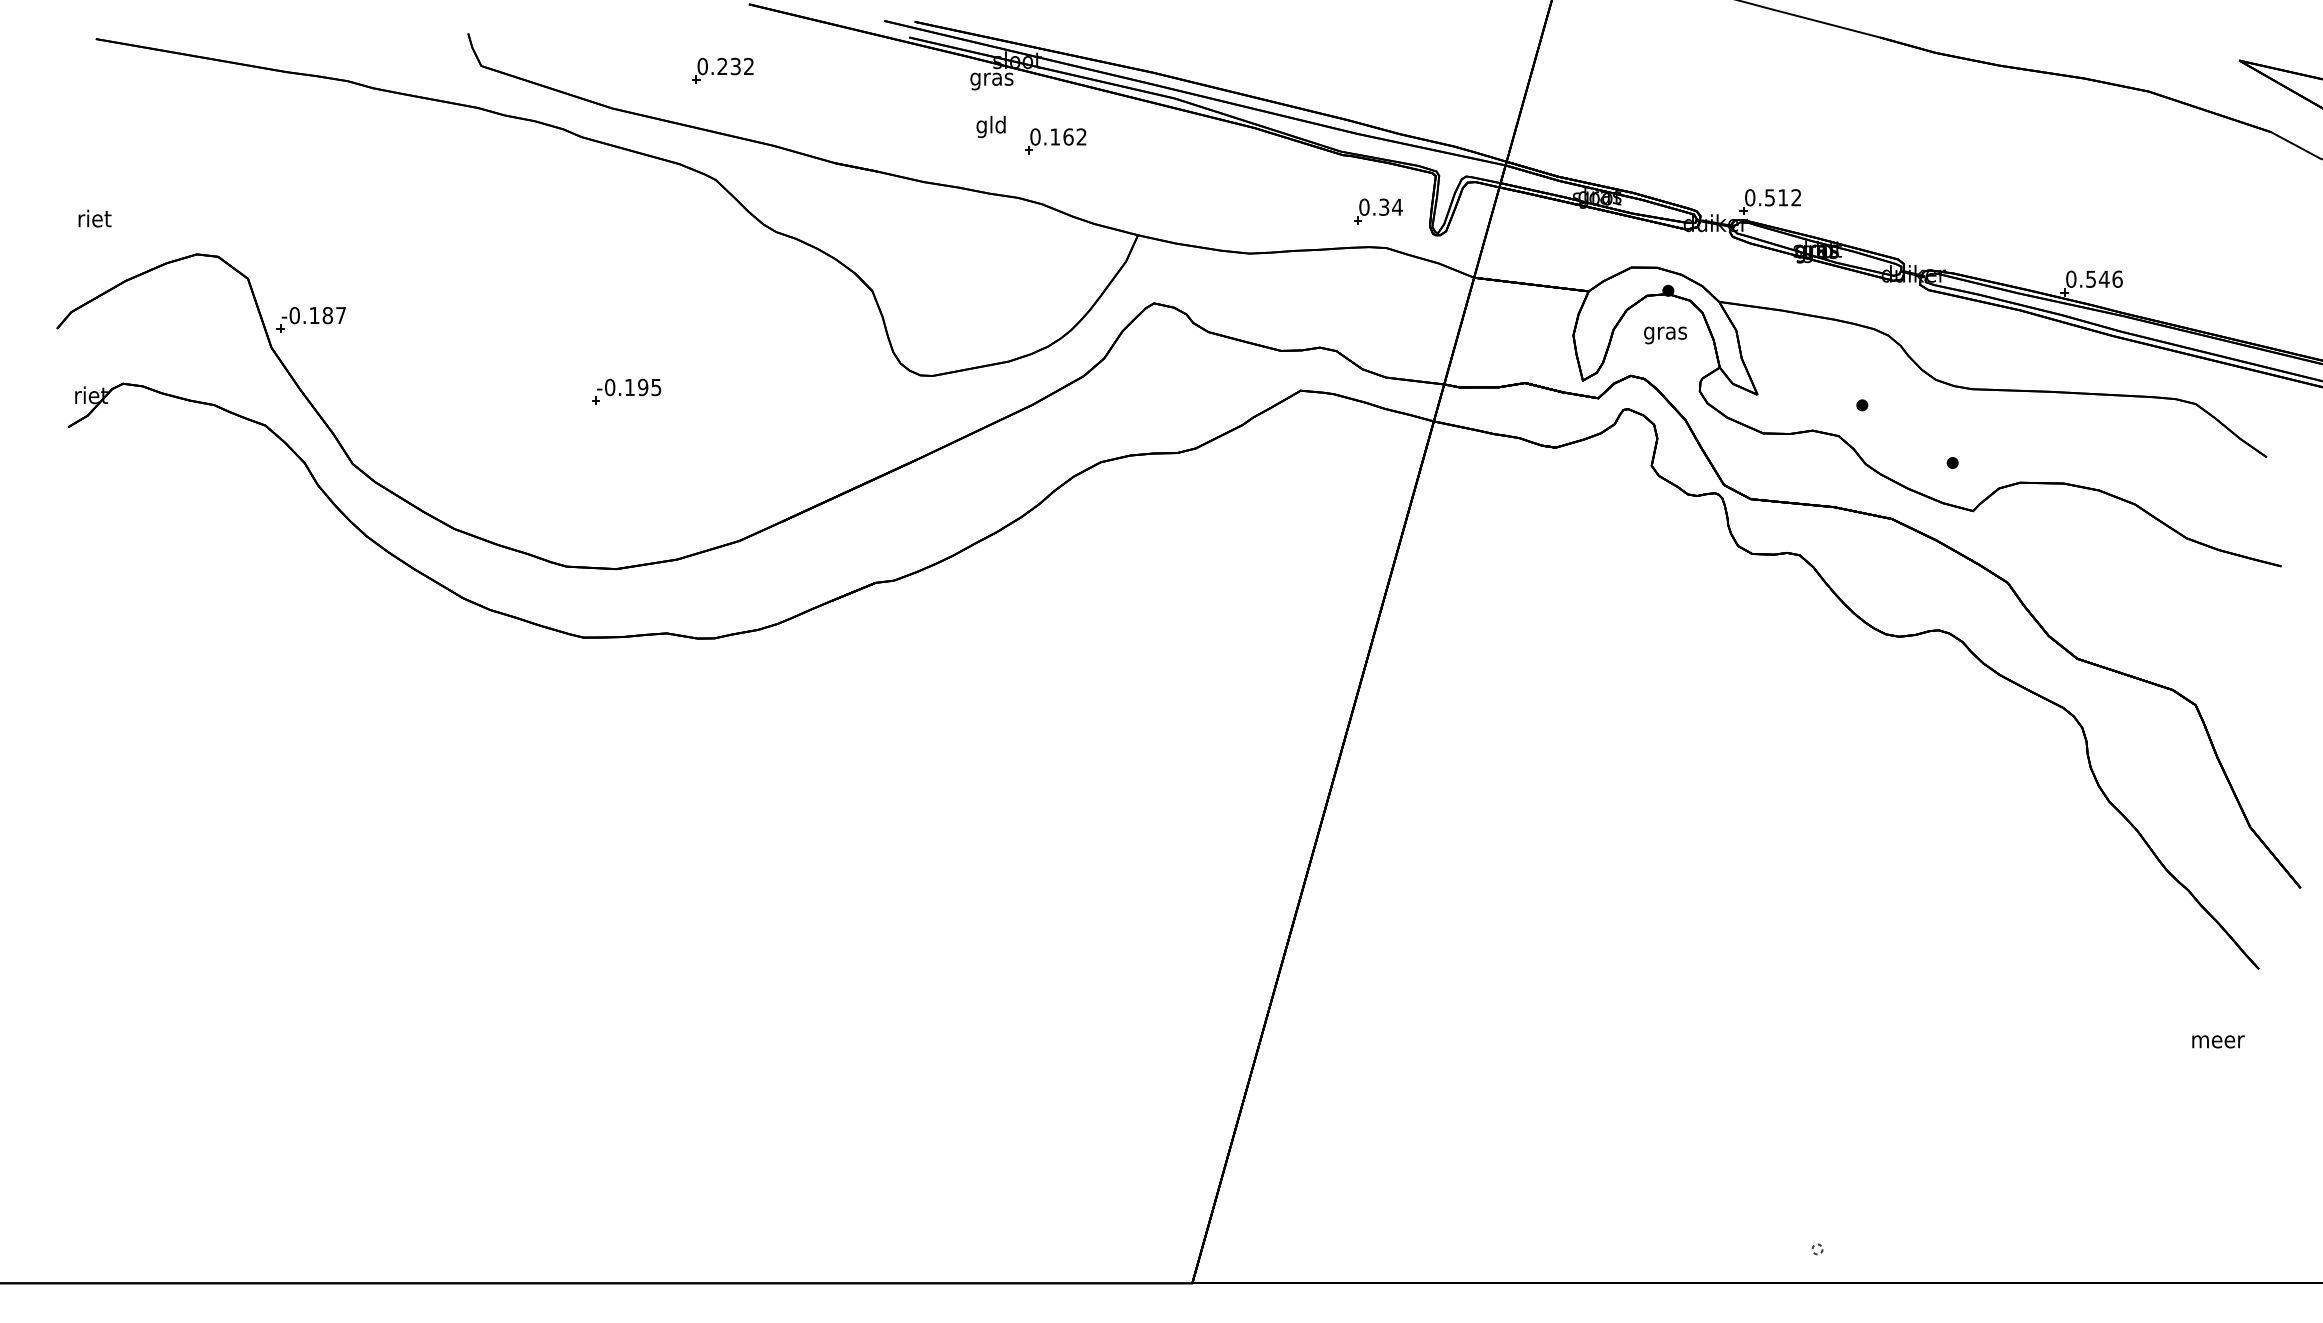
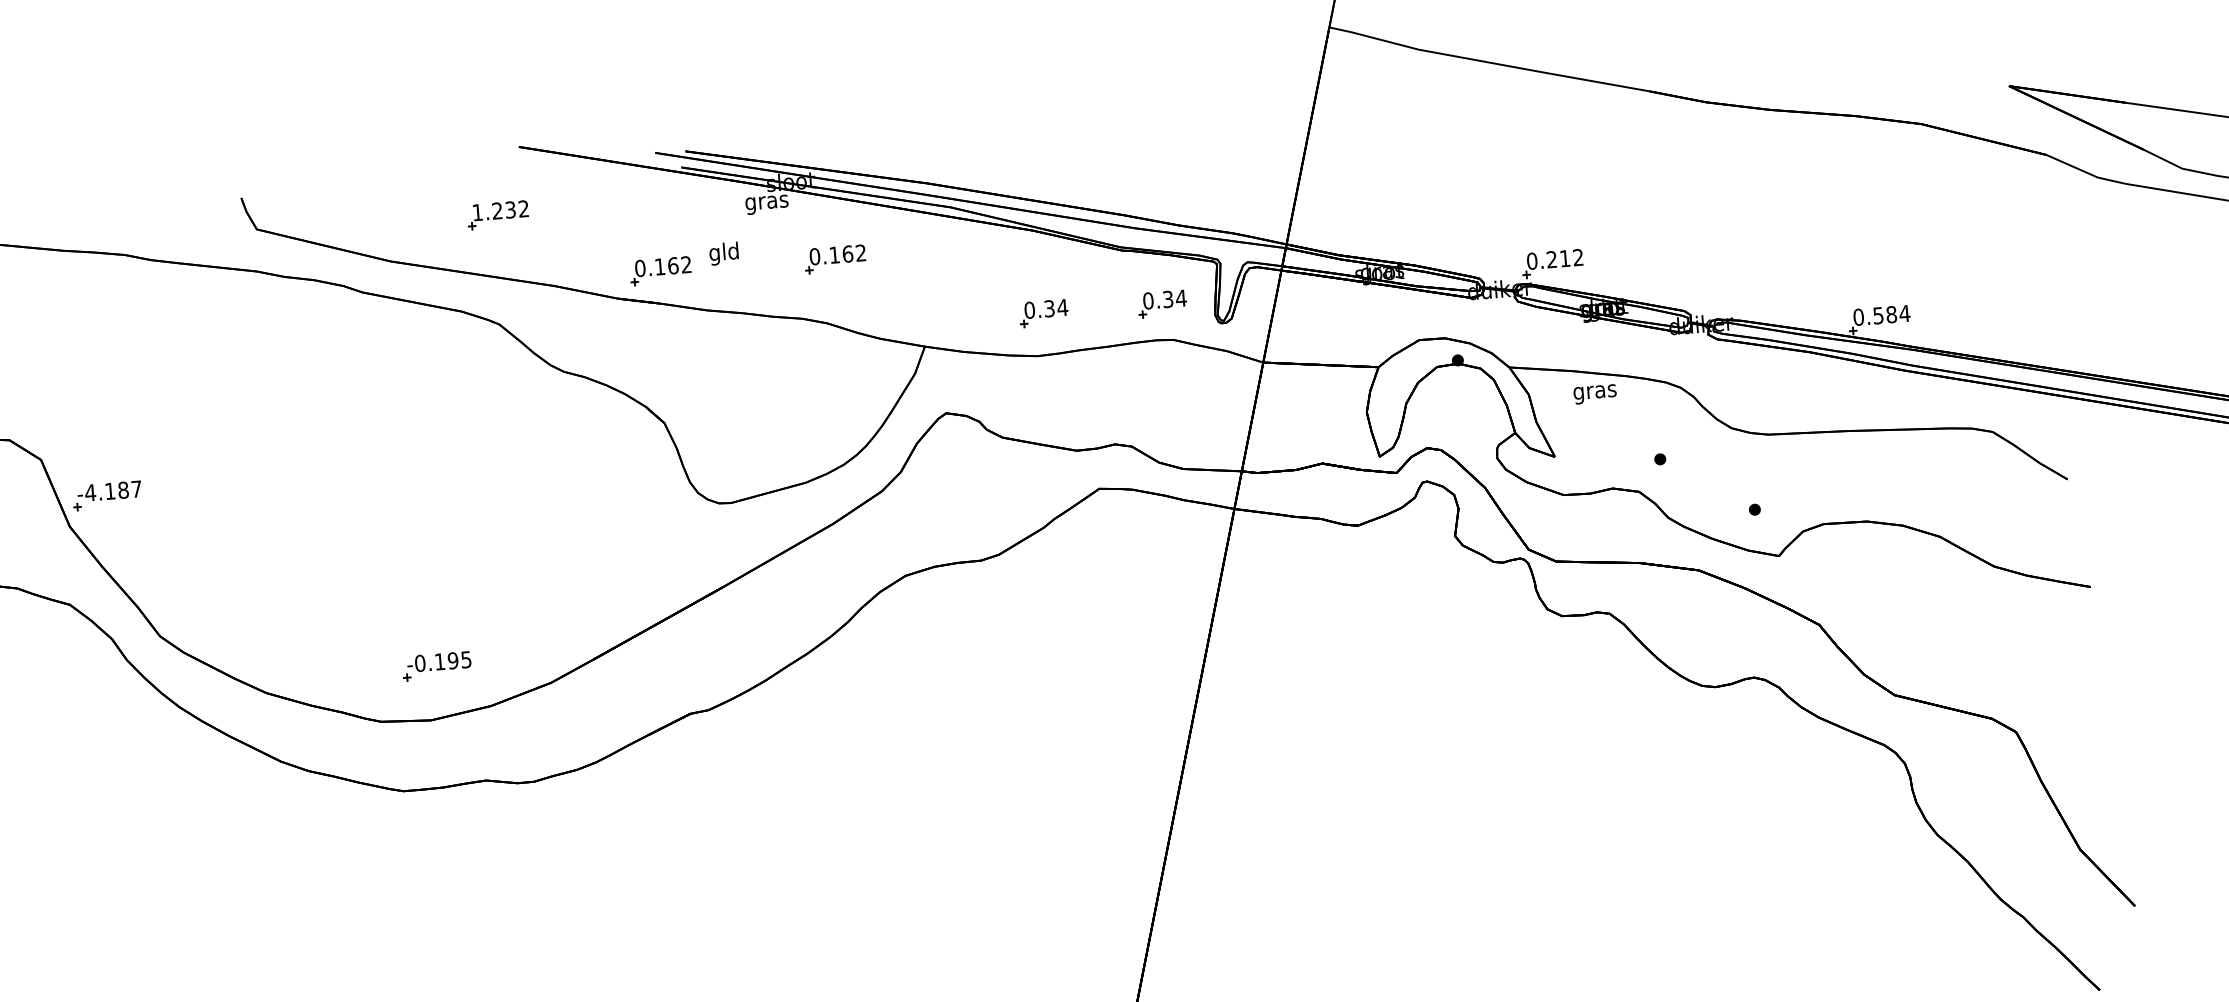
text: (702, 66) -> (477, 212), 0.232 -> 1.232
text: (990, 126) -> (723, 253), moved
part: (880, 139) -> (660, 271), added
text: (1769, 197) -> (1551, 259), 0.512 -> 0.212
part: (1259, 211) -> (1044, 313), added
text: (2110, 278) -> (1897, 313), 0.546 -> 0.584
text: (294, 315) -> (90, 492), -0.187 -> -4.187
text: (1665, 335) -> (1595, 394), moved
part: (626, 391) -> (436, 666), moved

